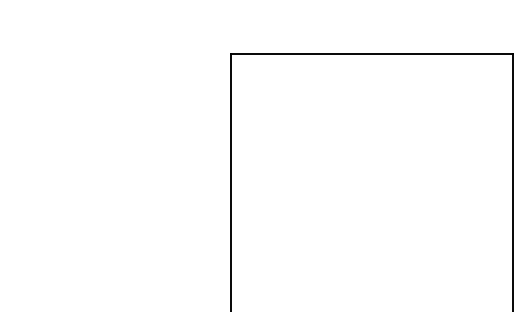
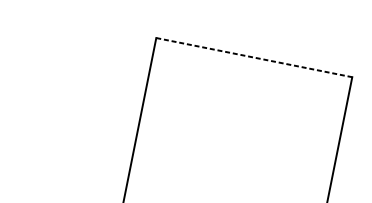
line: (371, 53) -> (254, 57), solid -> dashed

